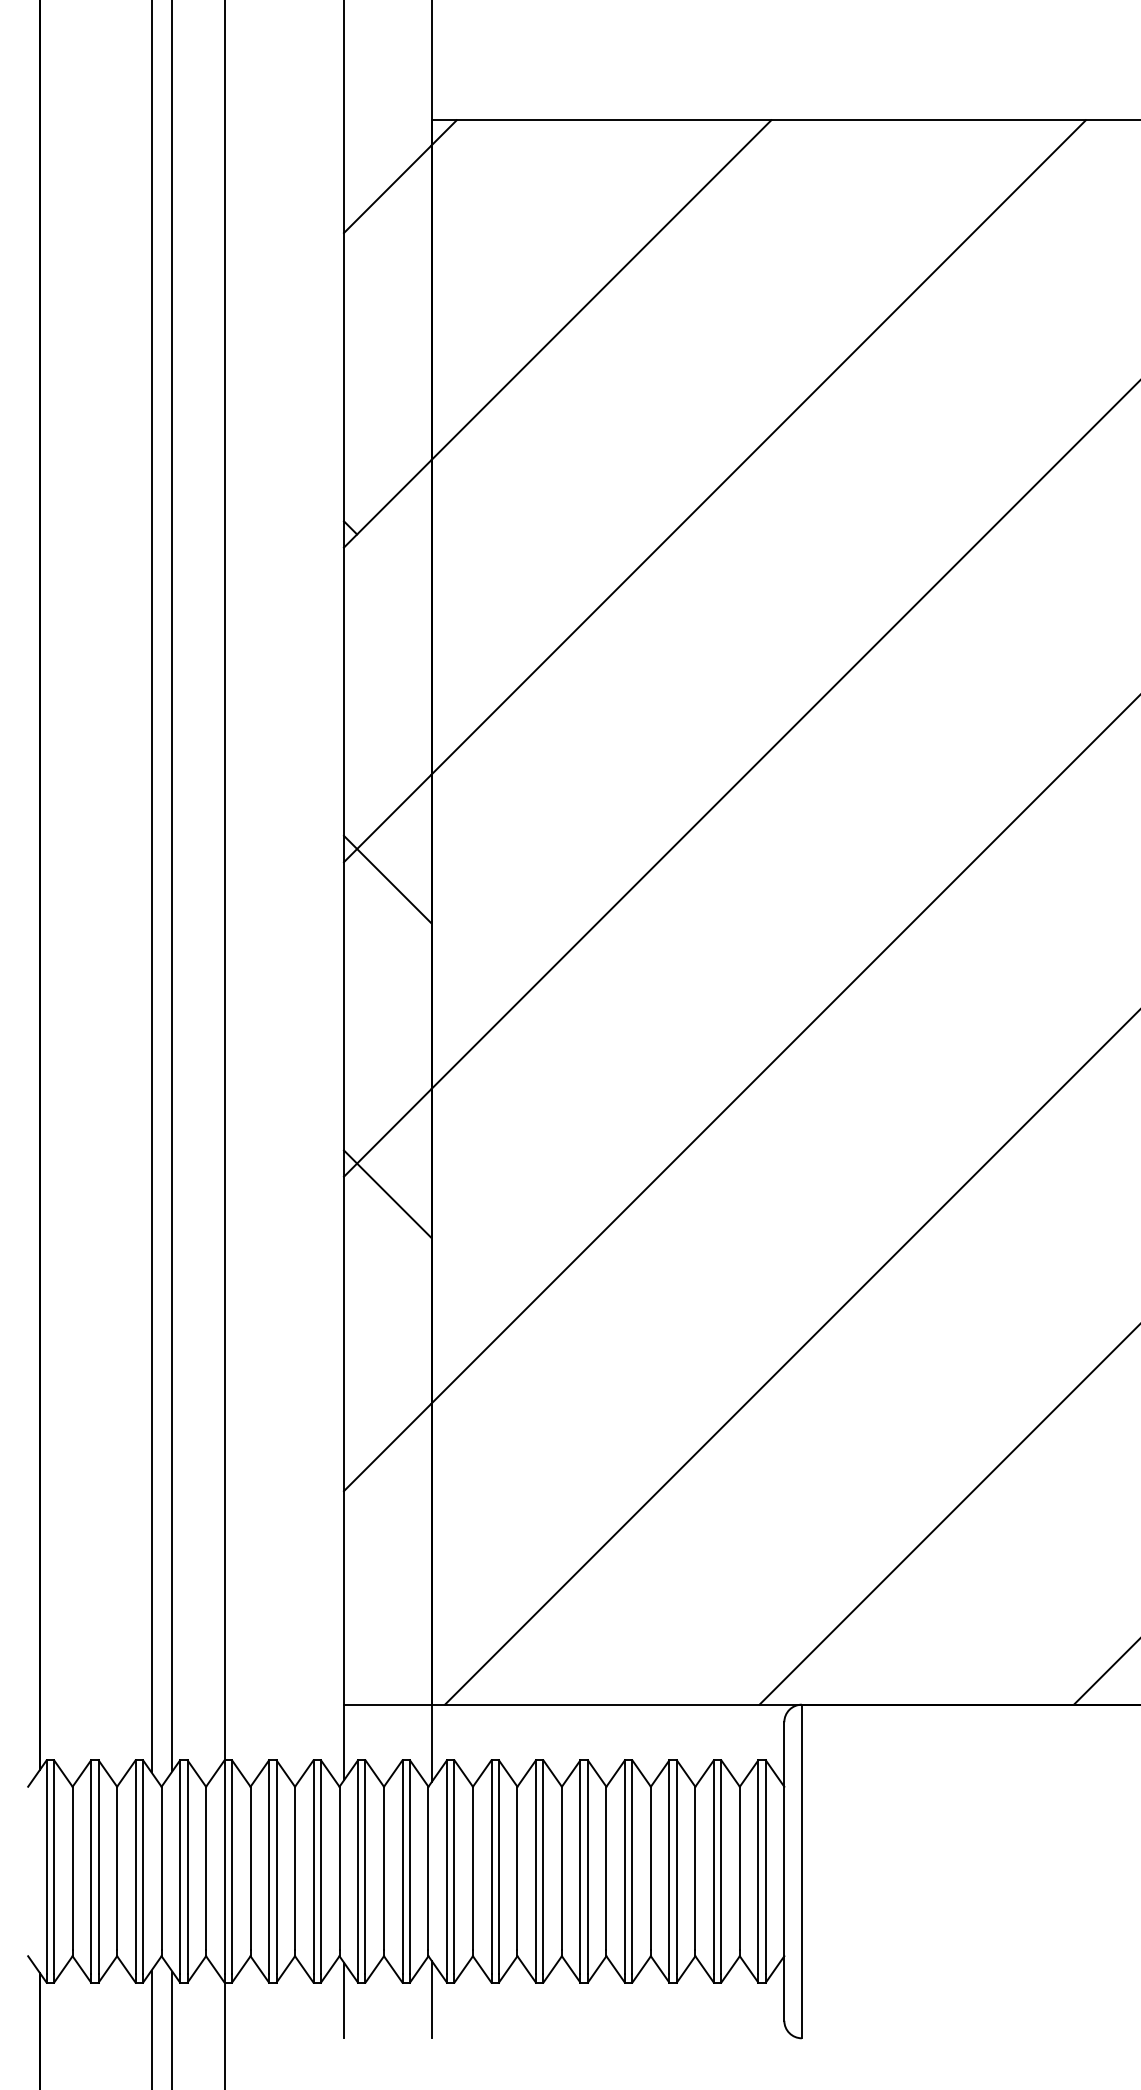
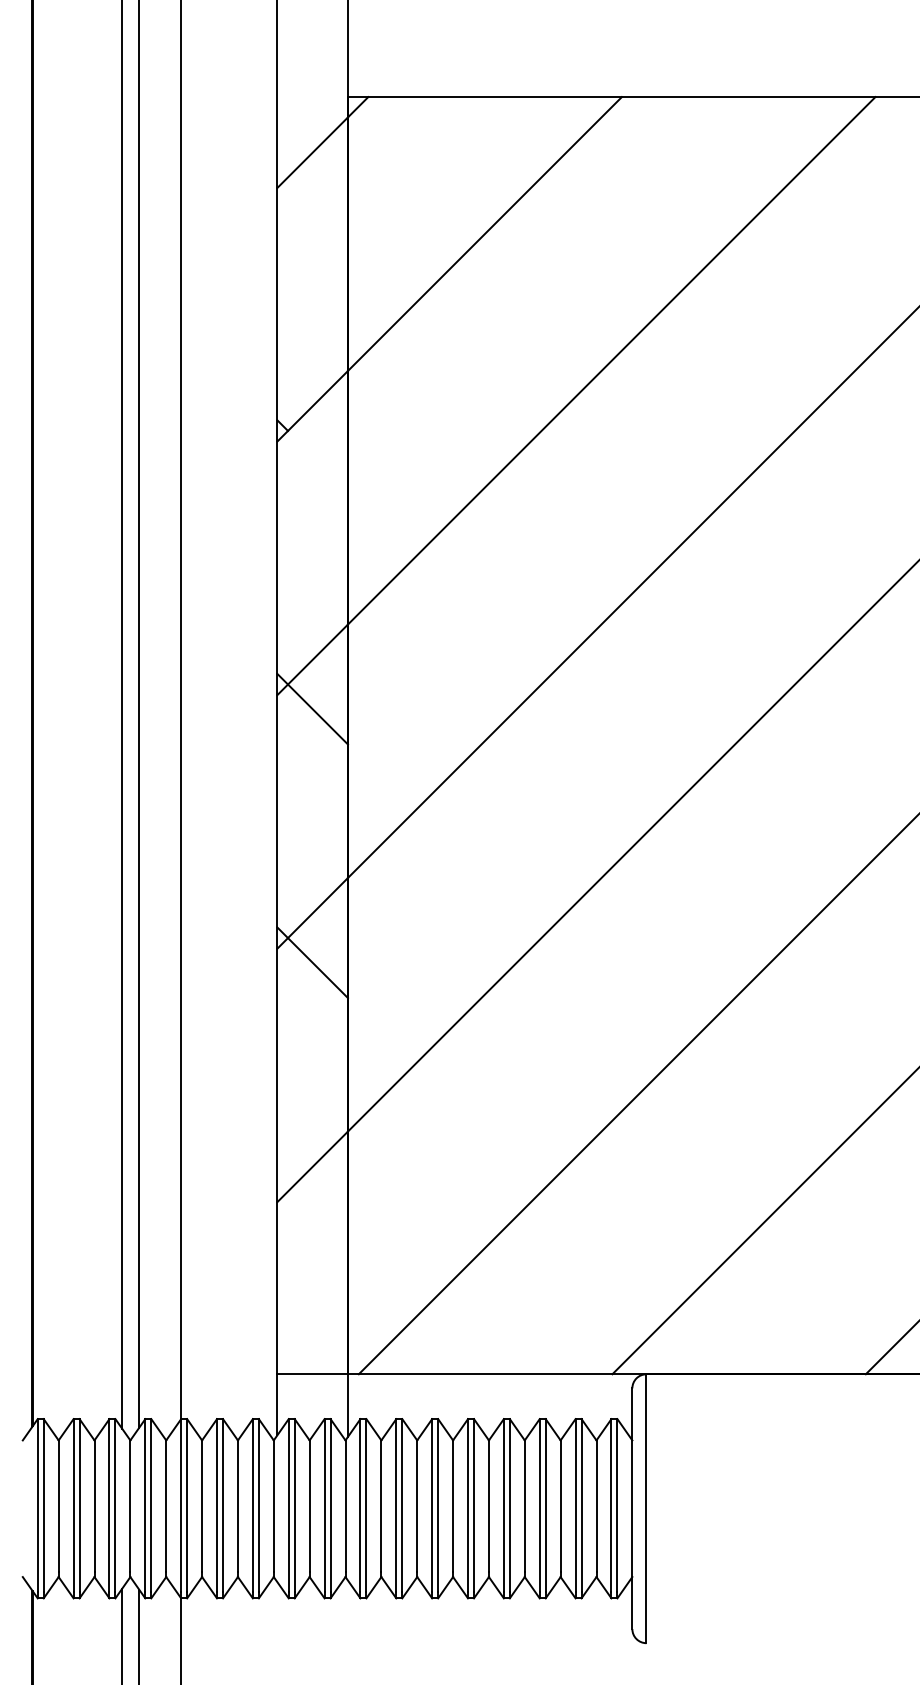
line: (431, 1999) -> (347, 1611), removed
line: (343, 2000) -> (277, 1612), removed

